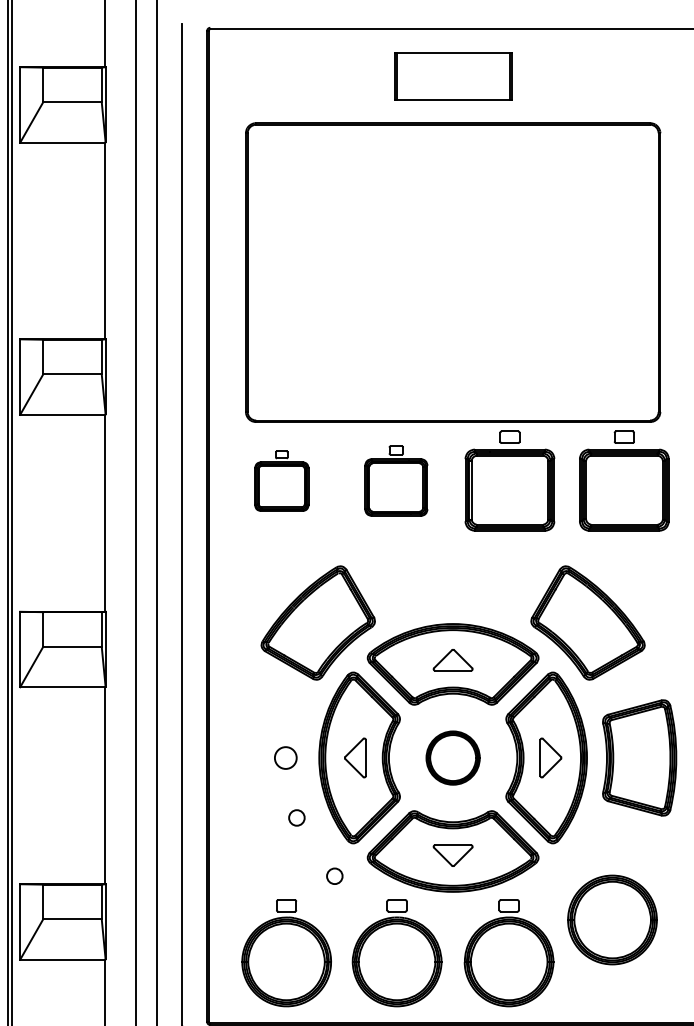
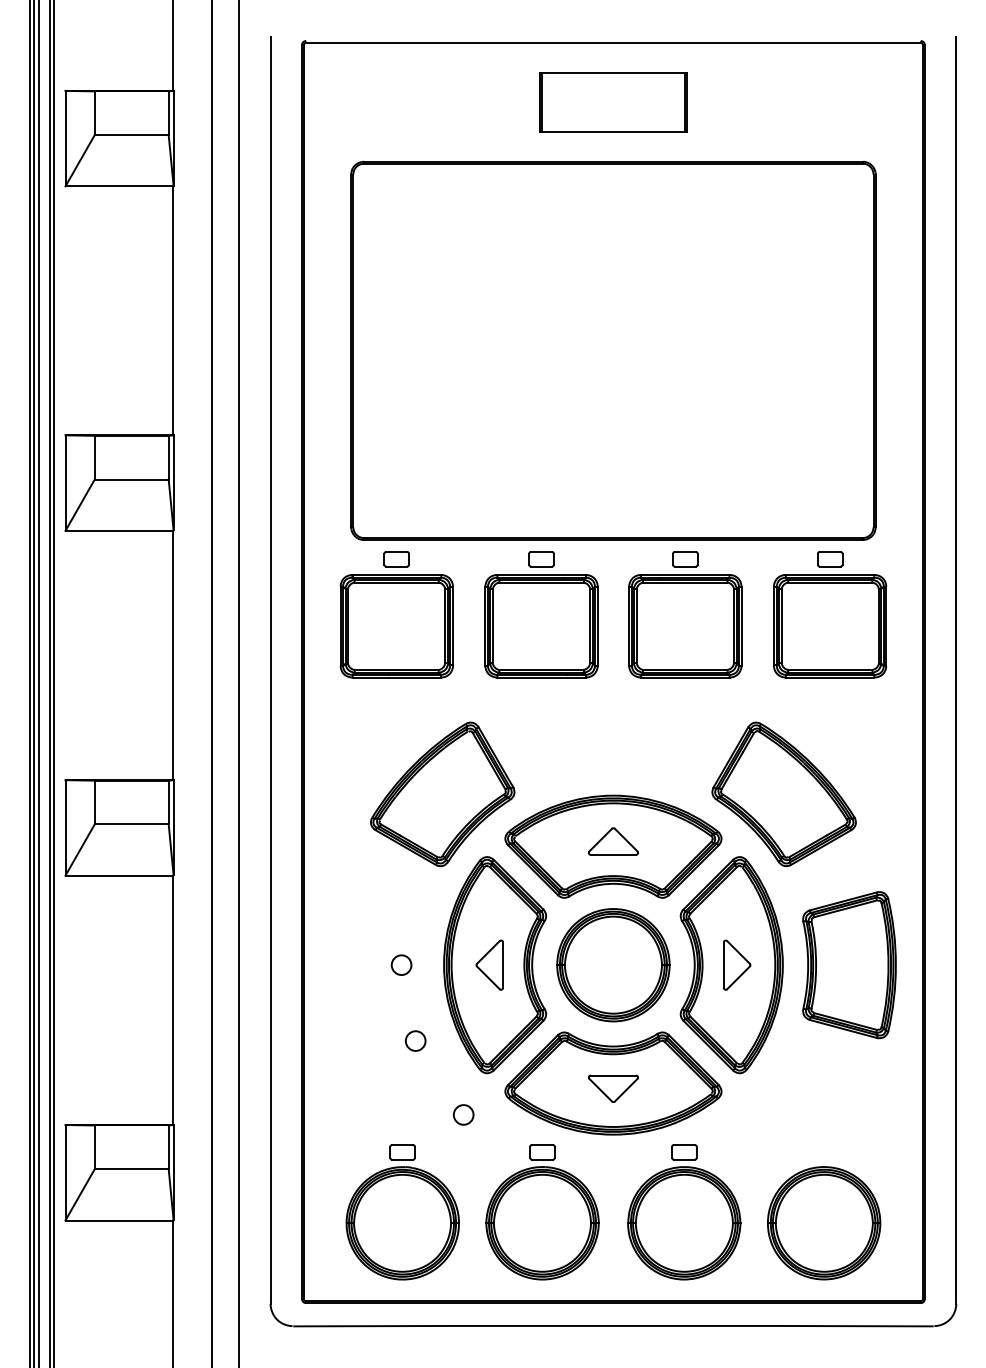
part: (281, 480) -> (396, 614), size x1.67
part: (396, 480) -> (541, 614), size x1.43
circle: (285, 757) -> (401, 964), size x0.71
part: (453, 758) -> (613, 965), size x1.67
part: (612, 920) -> (824, 1223), moved

